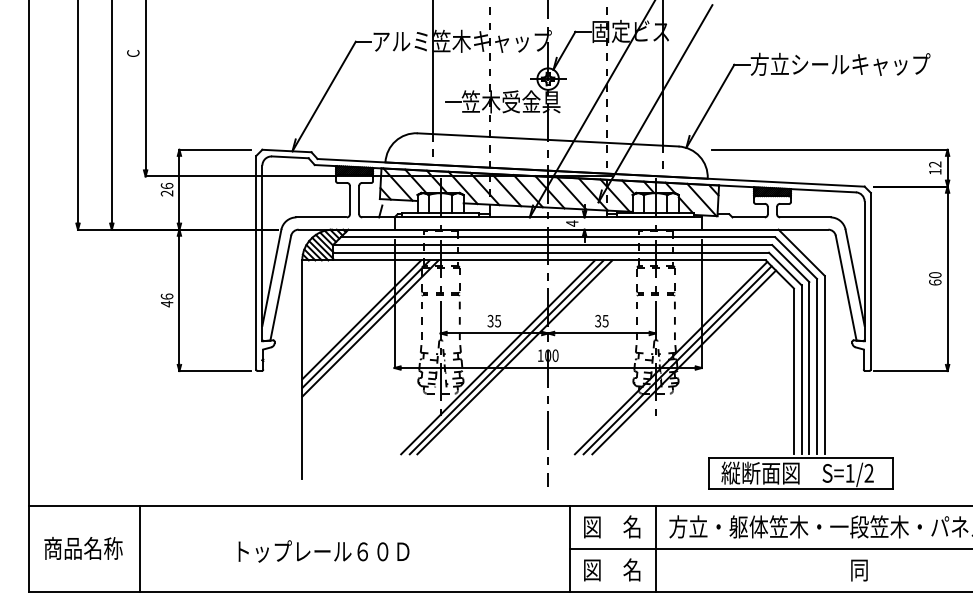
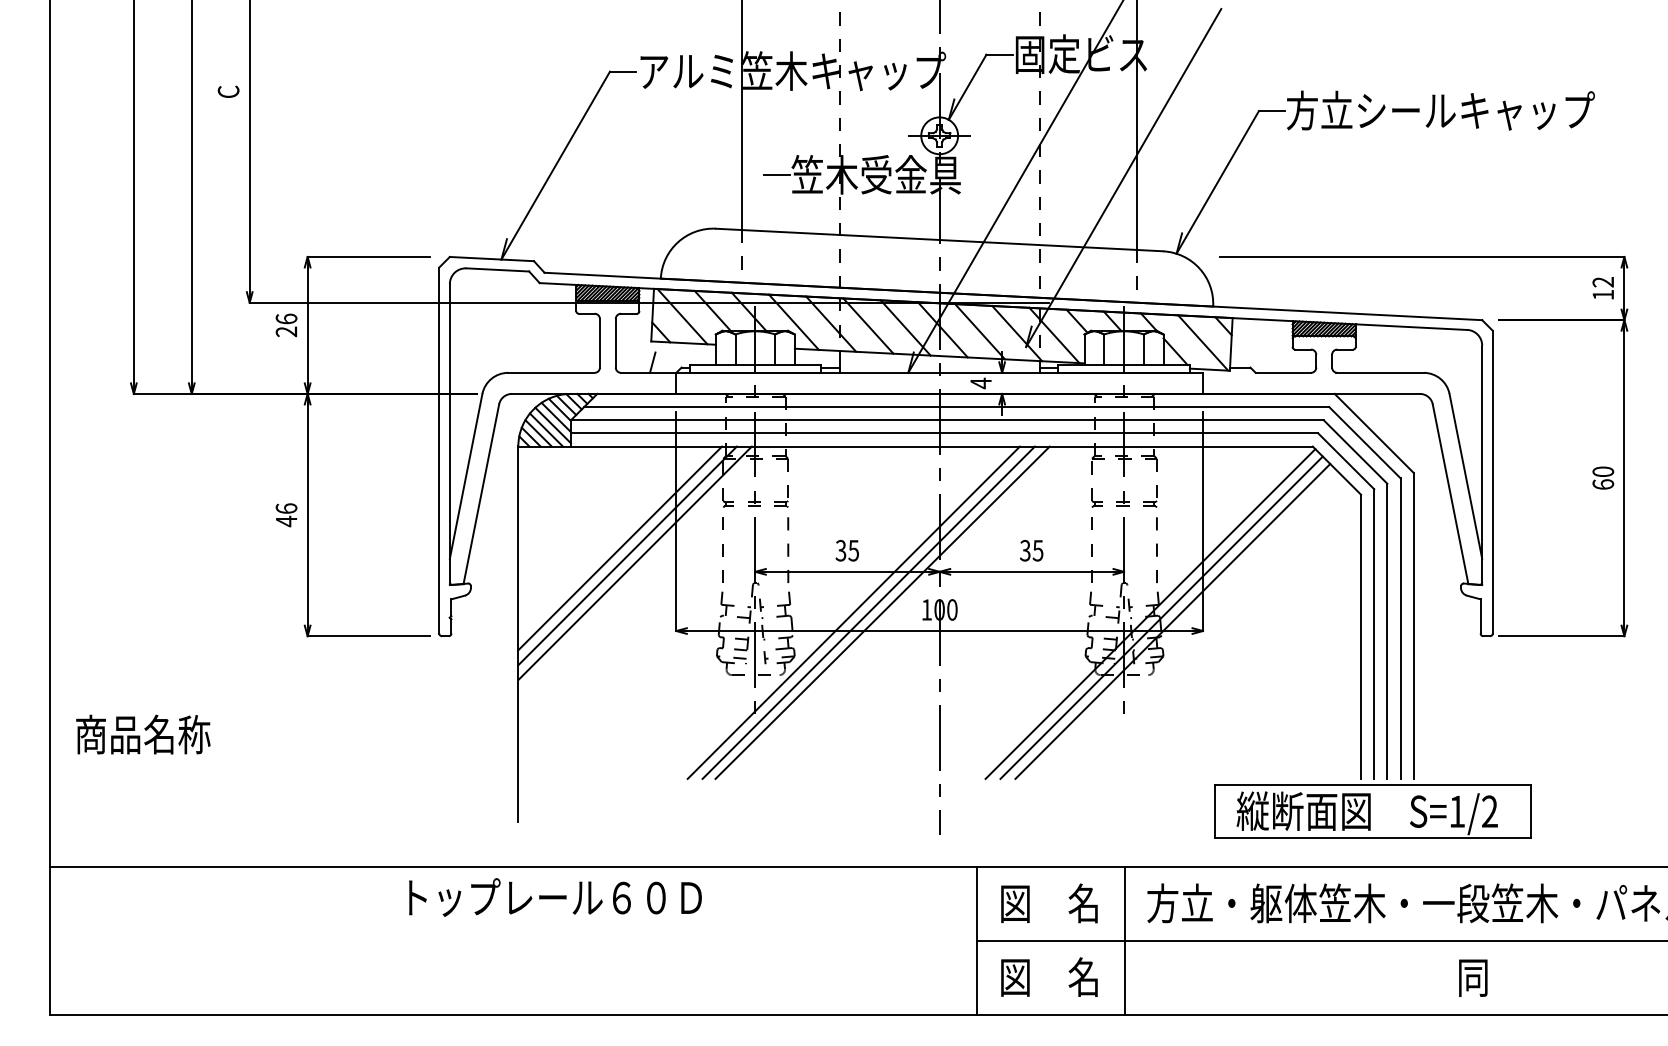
text: (83, 548) -> (143, 734), moved
line: (139, 548) -> (239, 940), removed
text: (323, 551) -> (554, 897), moved

